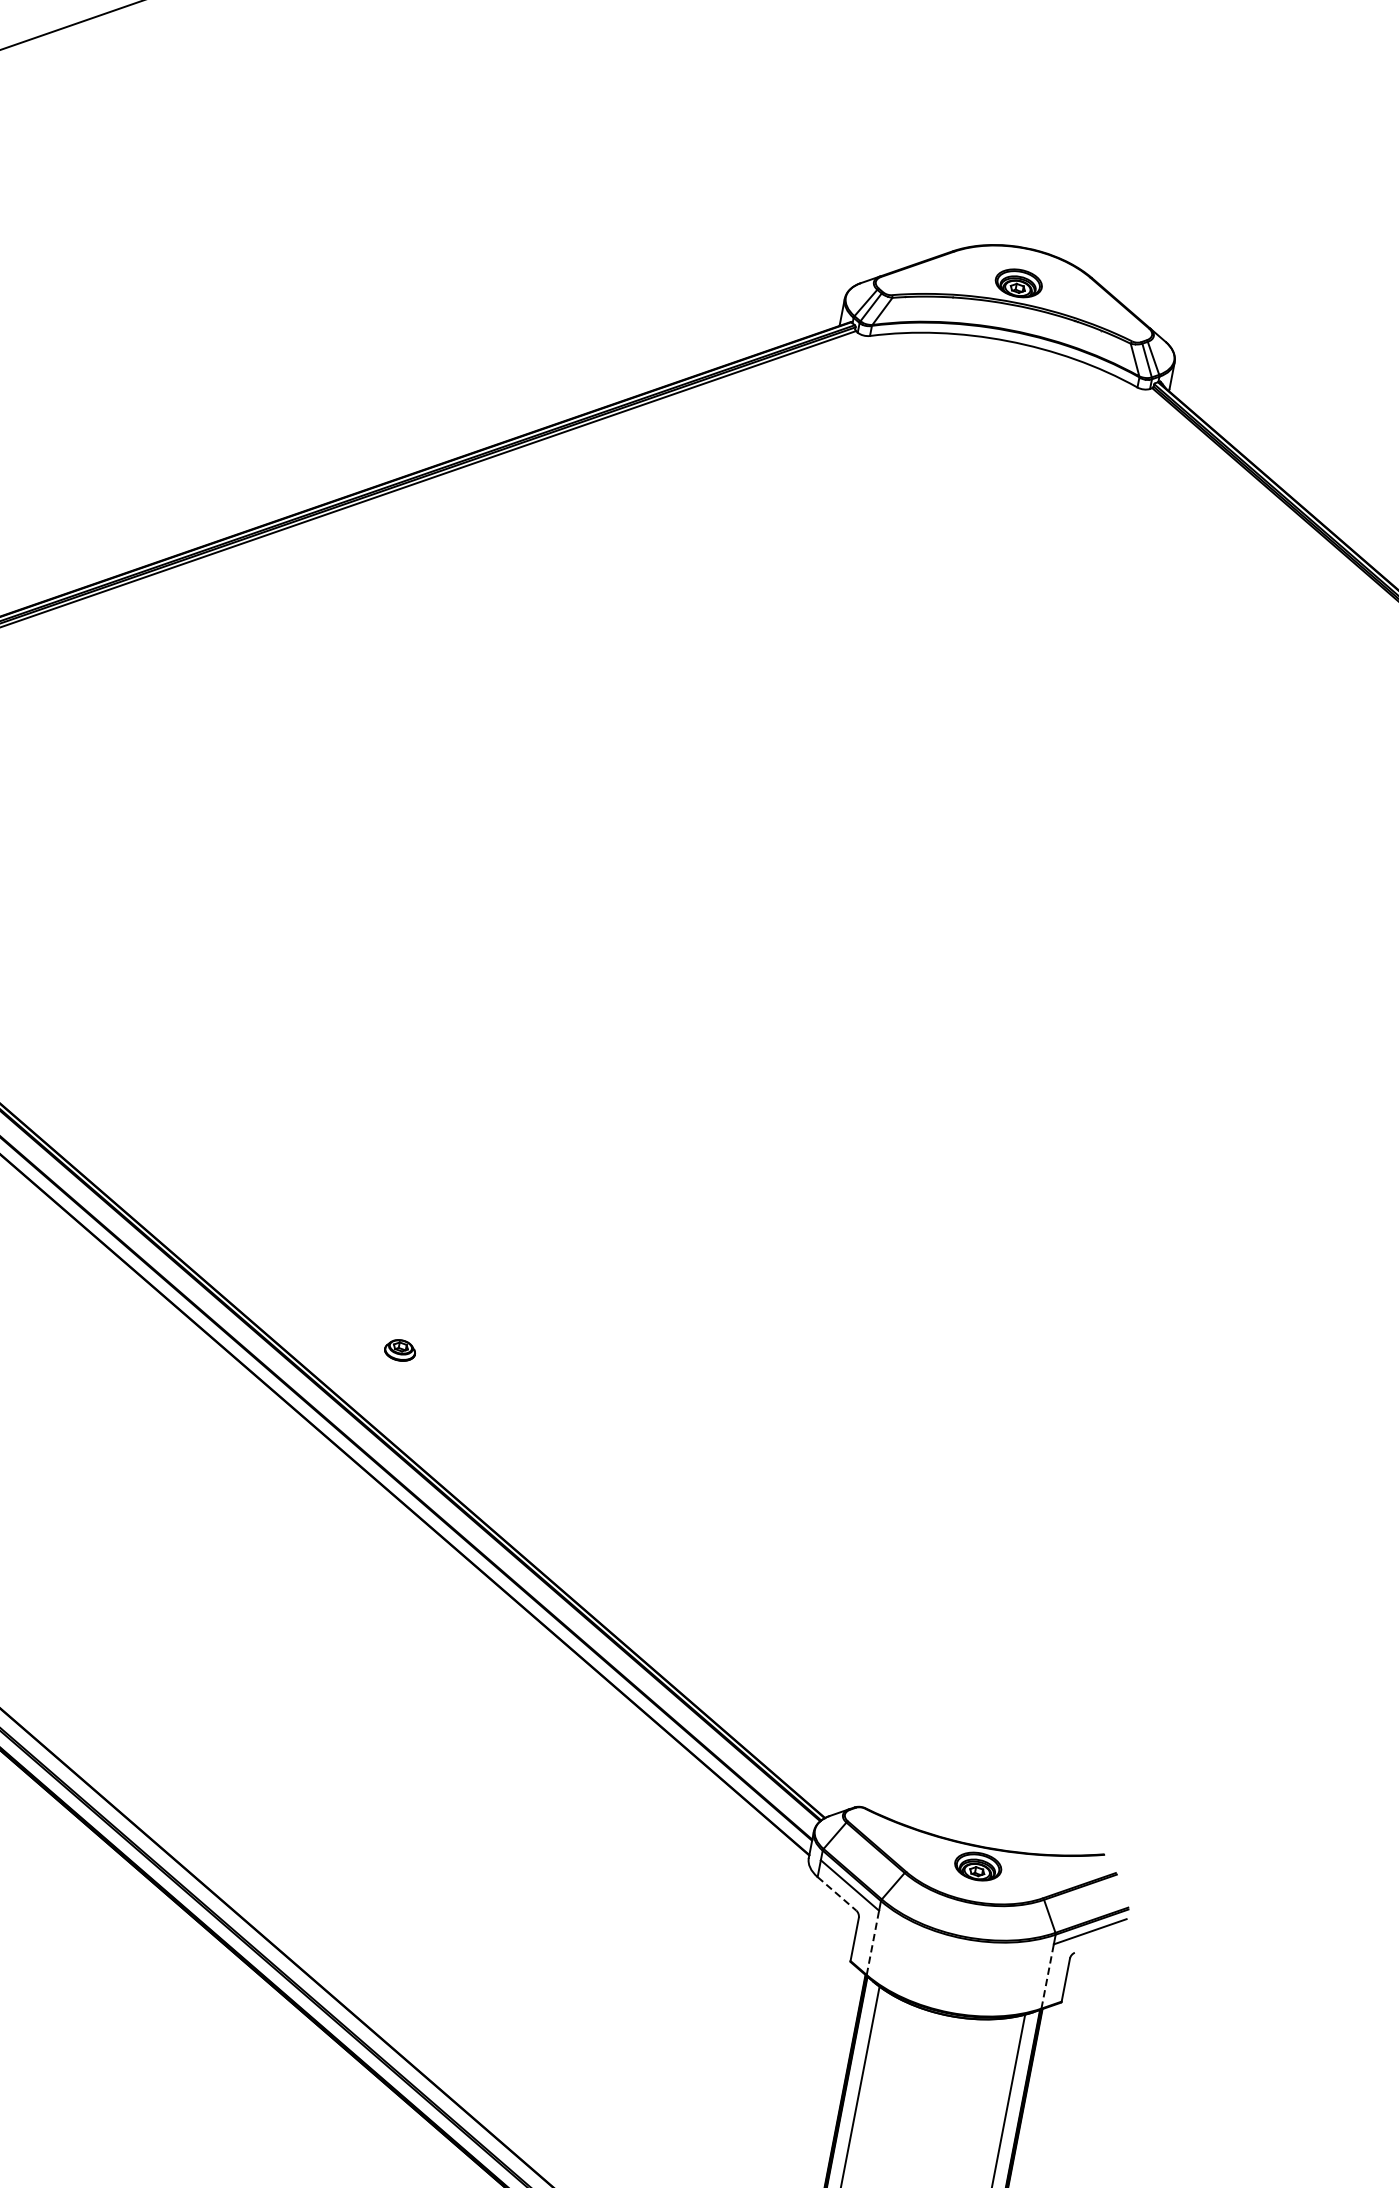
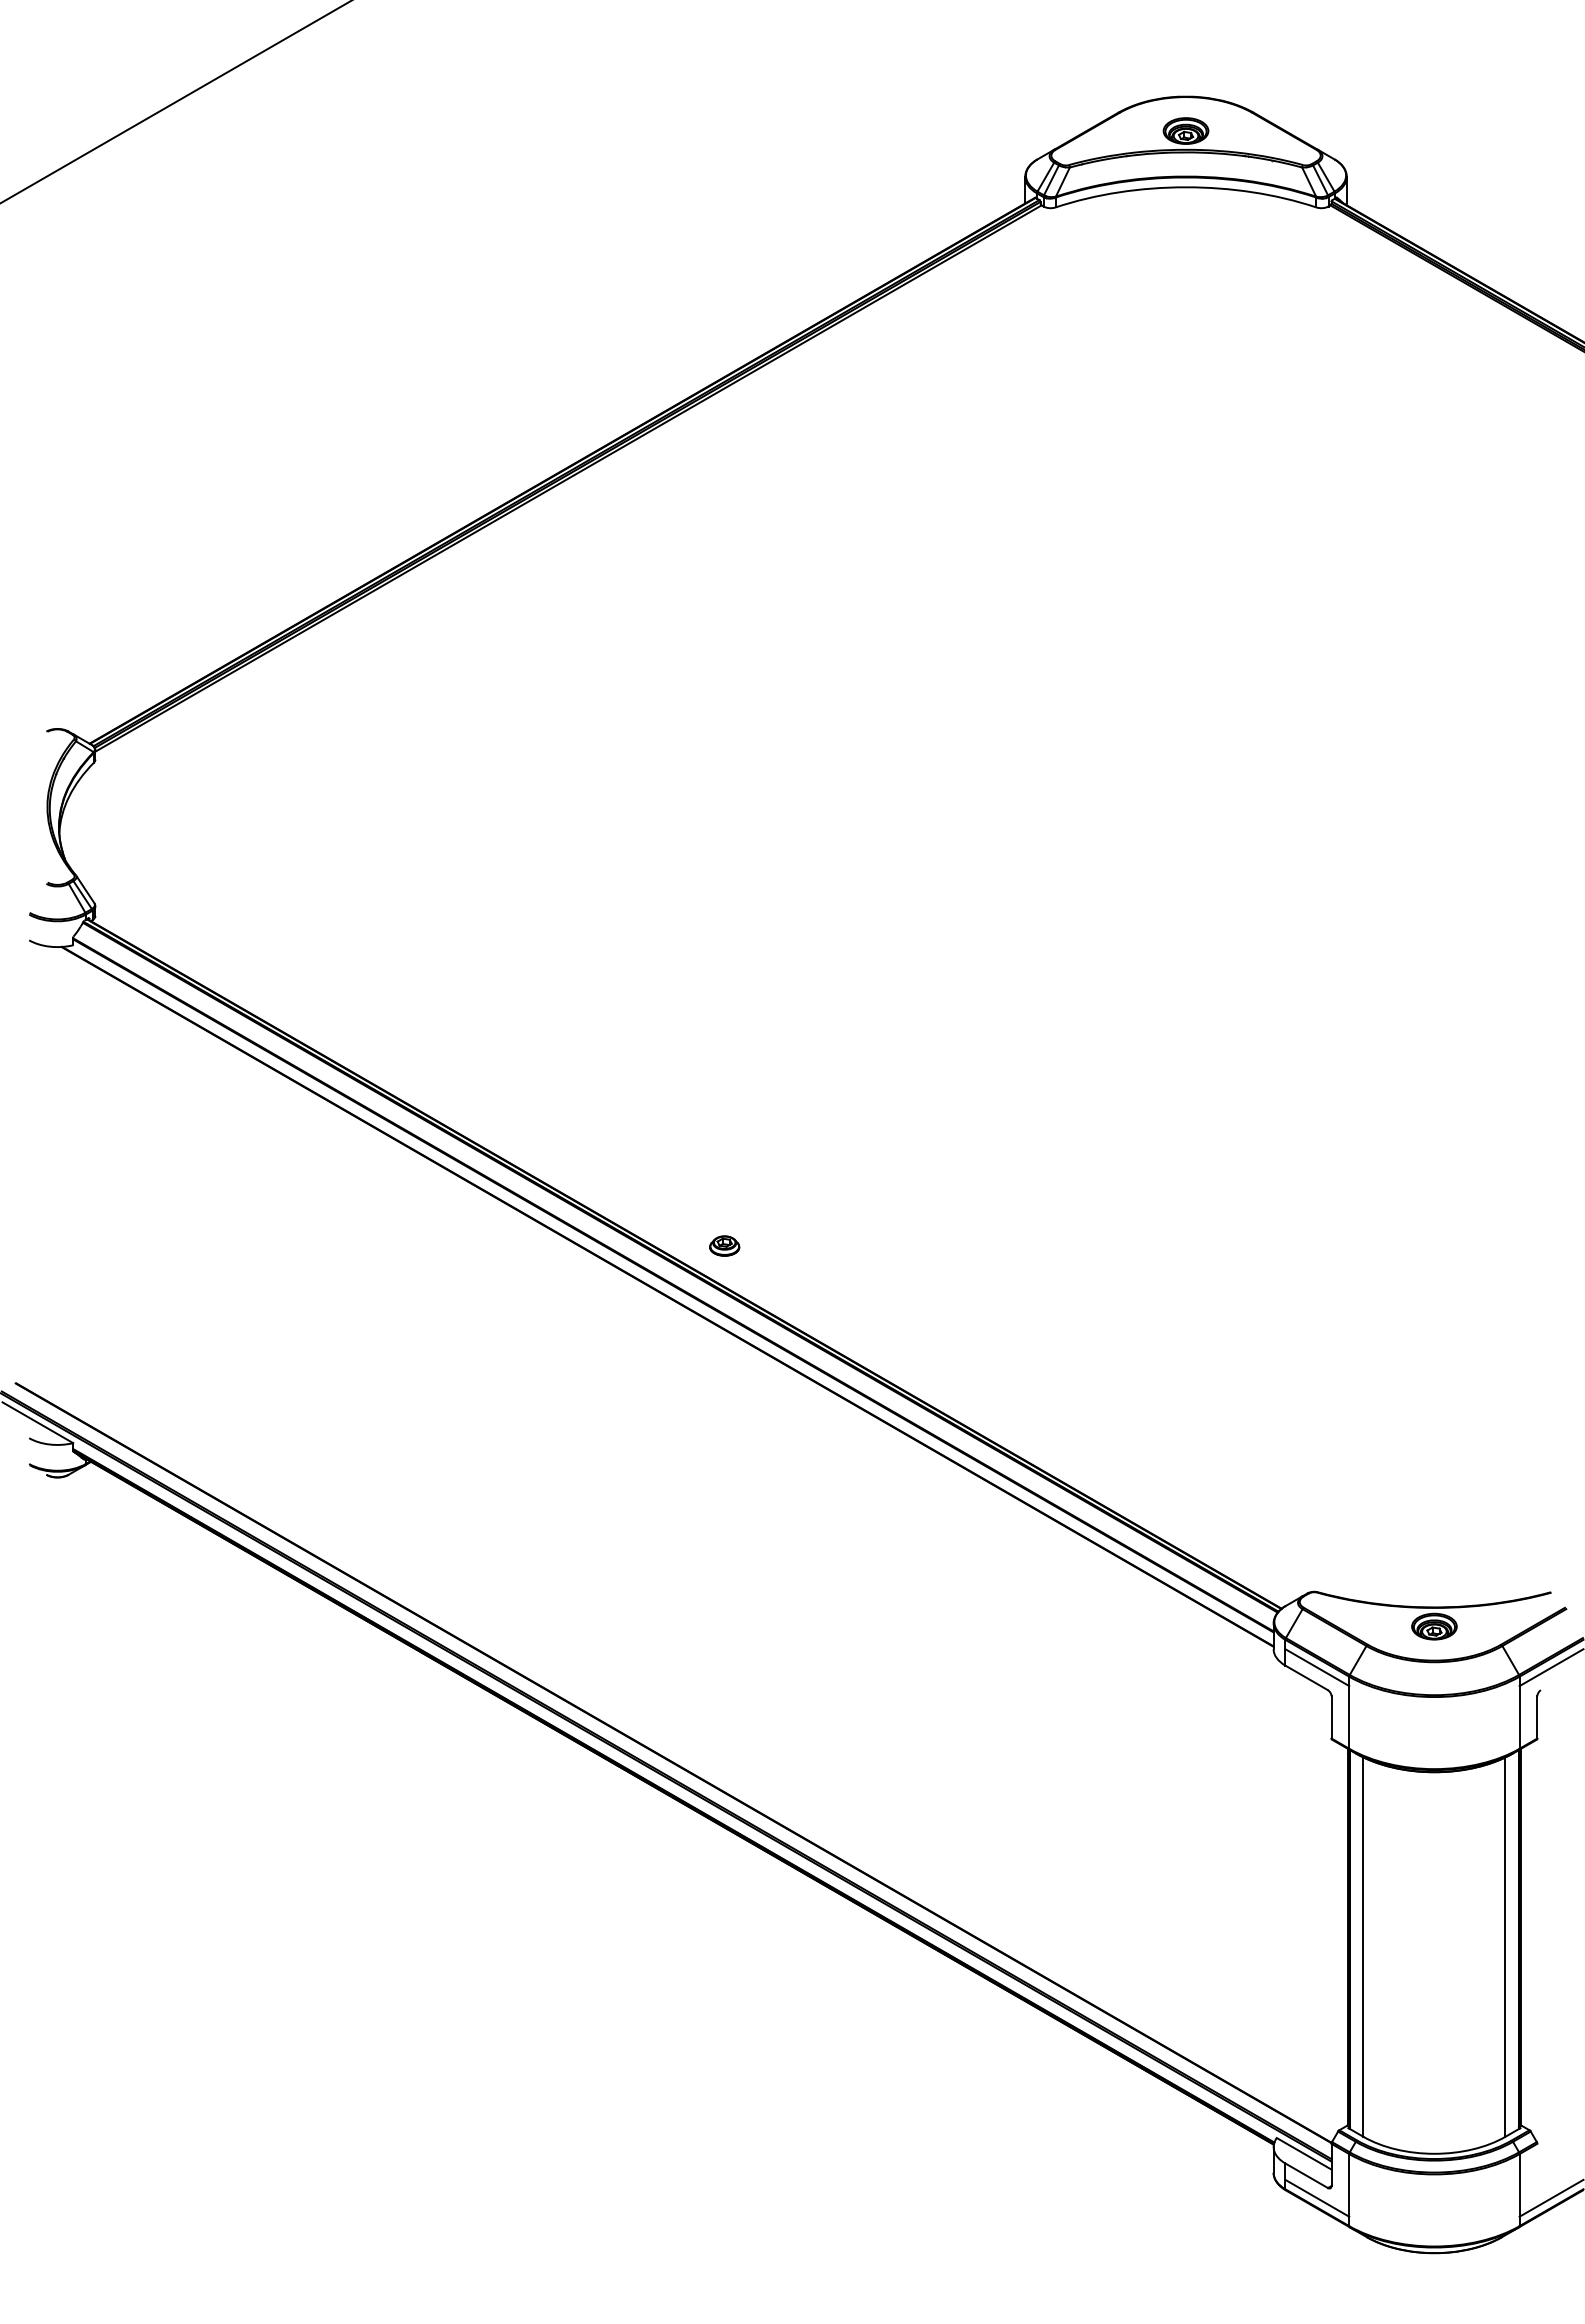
part: (400, 1349) -> (724, 1245), moved
line: (836, 1893) -> (1306, 1677), dashed -> solid
line: (873, 1941) -> (1349, 1716), dashed -> solid
line: (1047, 1975) -> (1519, 1716), dashed -> solid

